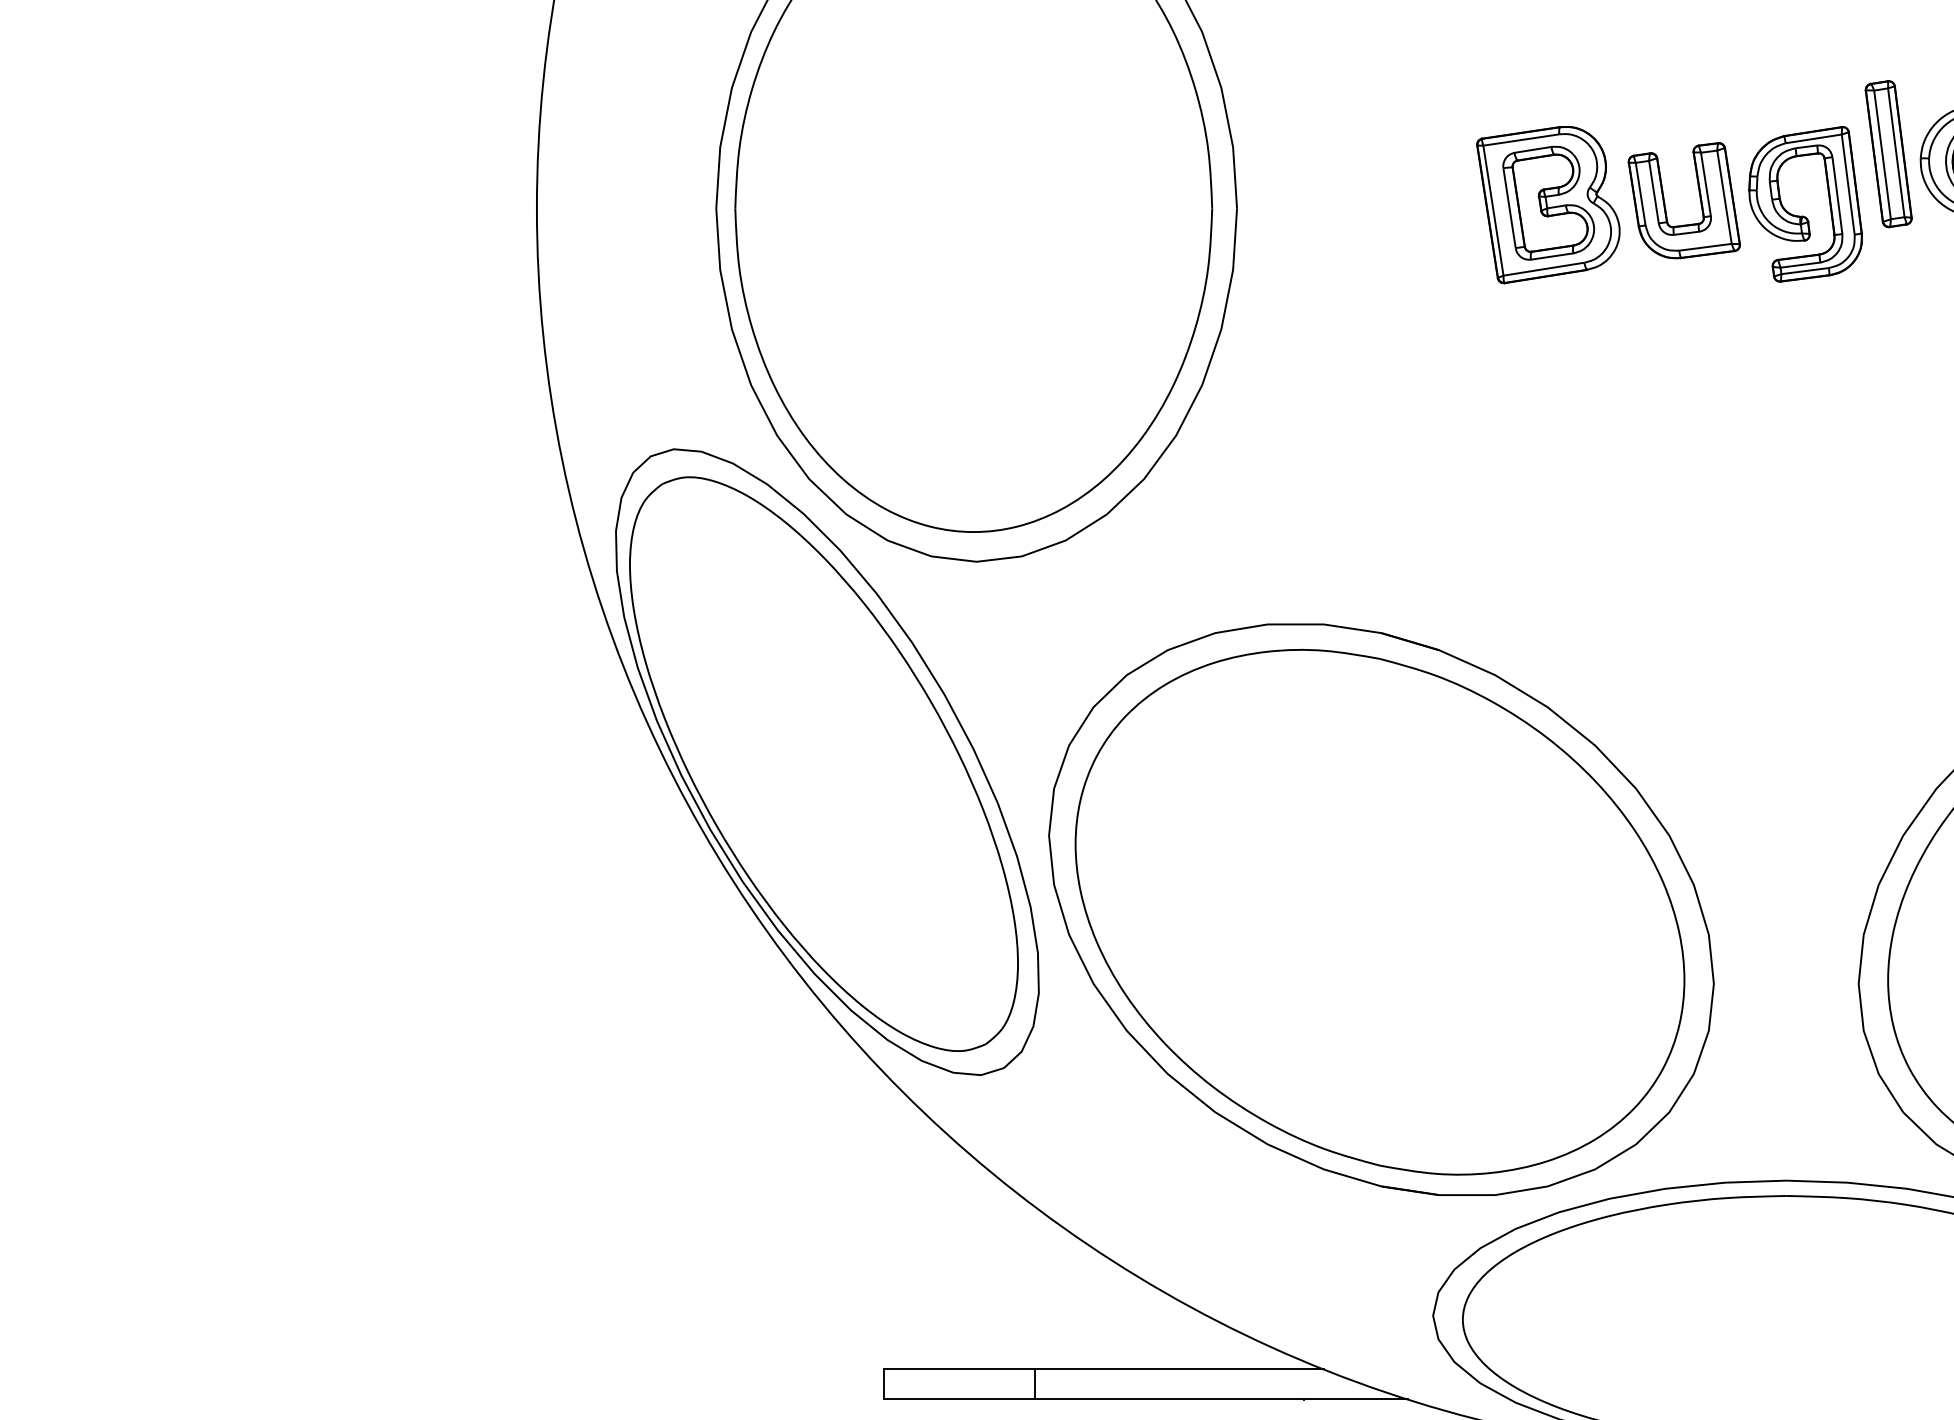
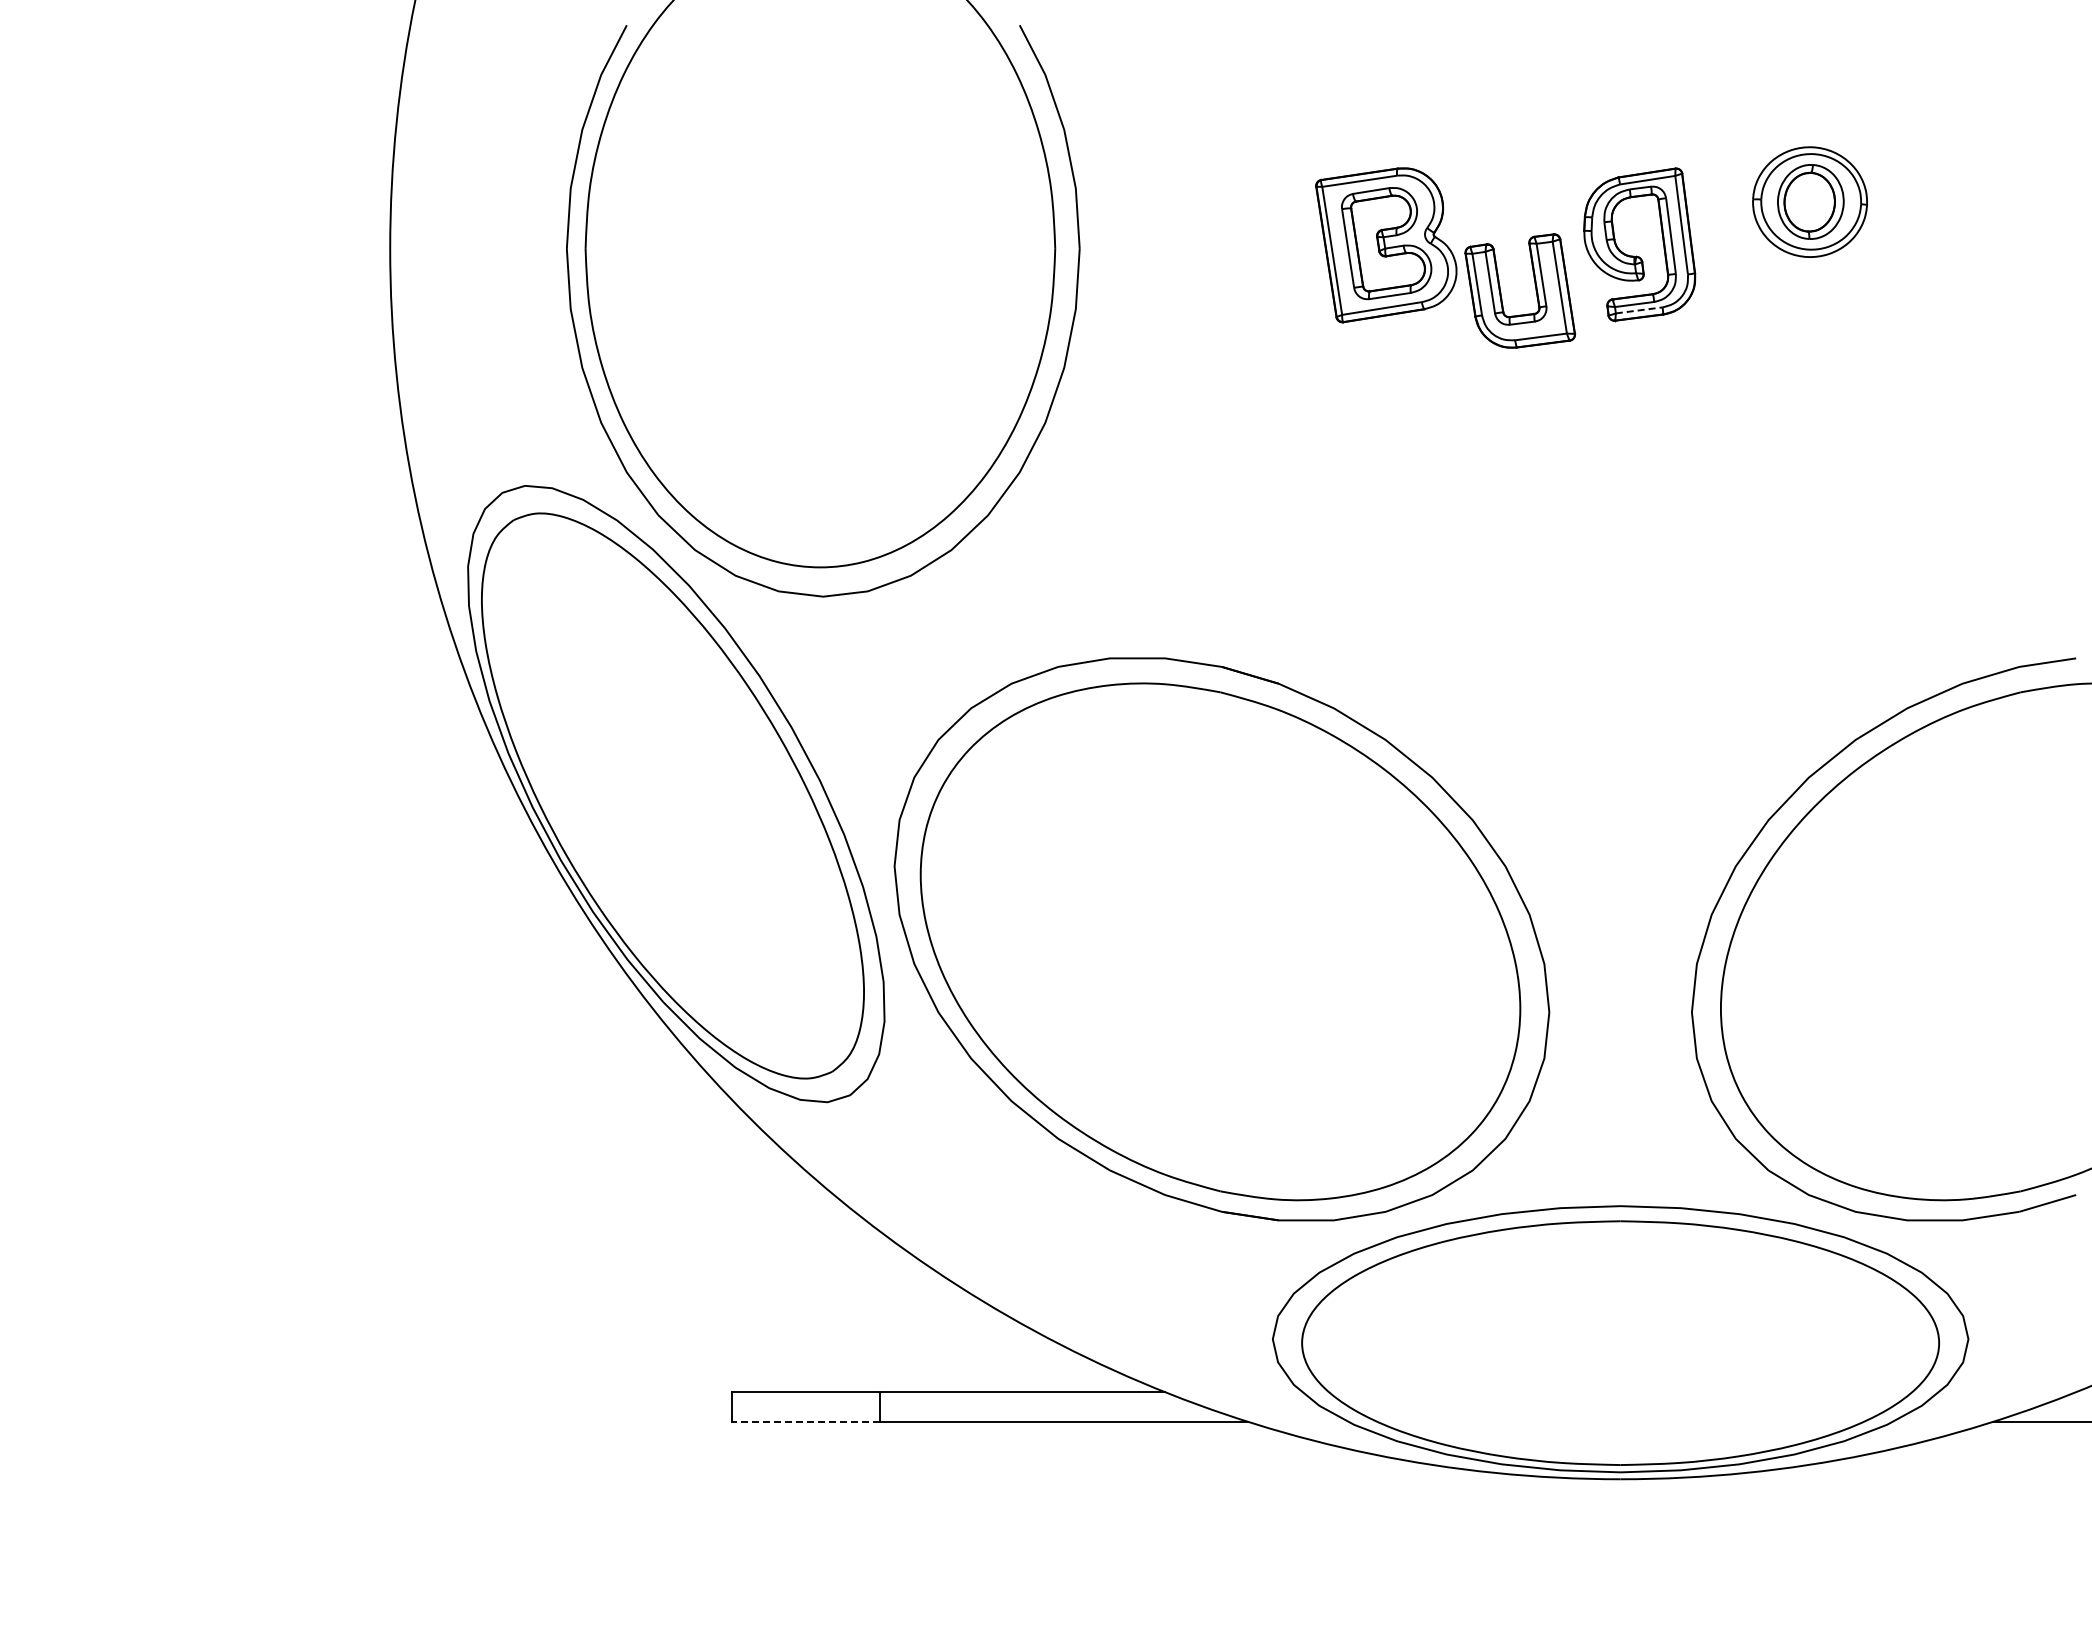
part: (1888, 154) -> (1721, 195), removed
part: (1699, 200) -> (1535, 290), moved
line: (1805, 271) -> (1639, 310), solid -> dashed
line: (958, 1399) -> (805, 1421), solid -> dashed

